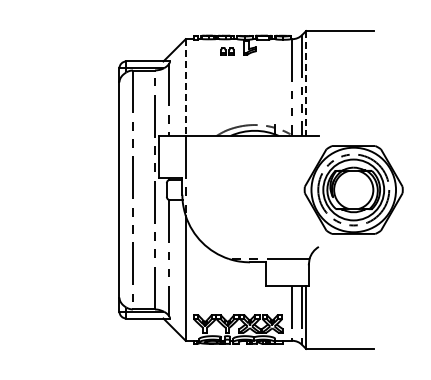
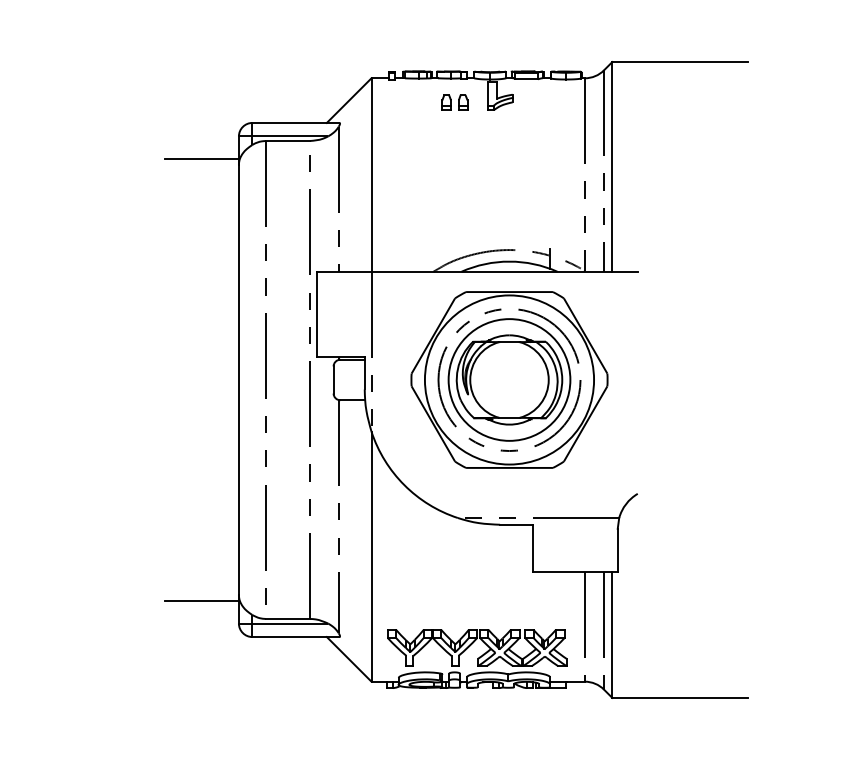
line: (100, 79) -> (200, 158), added
line: (306, 83) -> (613, 166), dashed -> solid
line: (185, 88) -> (370, 176), dashed -> solid
part: (353, 189) -> (509, 378), moved
line: (100, 300) -> (200, 601), added

